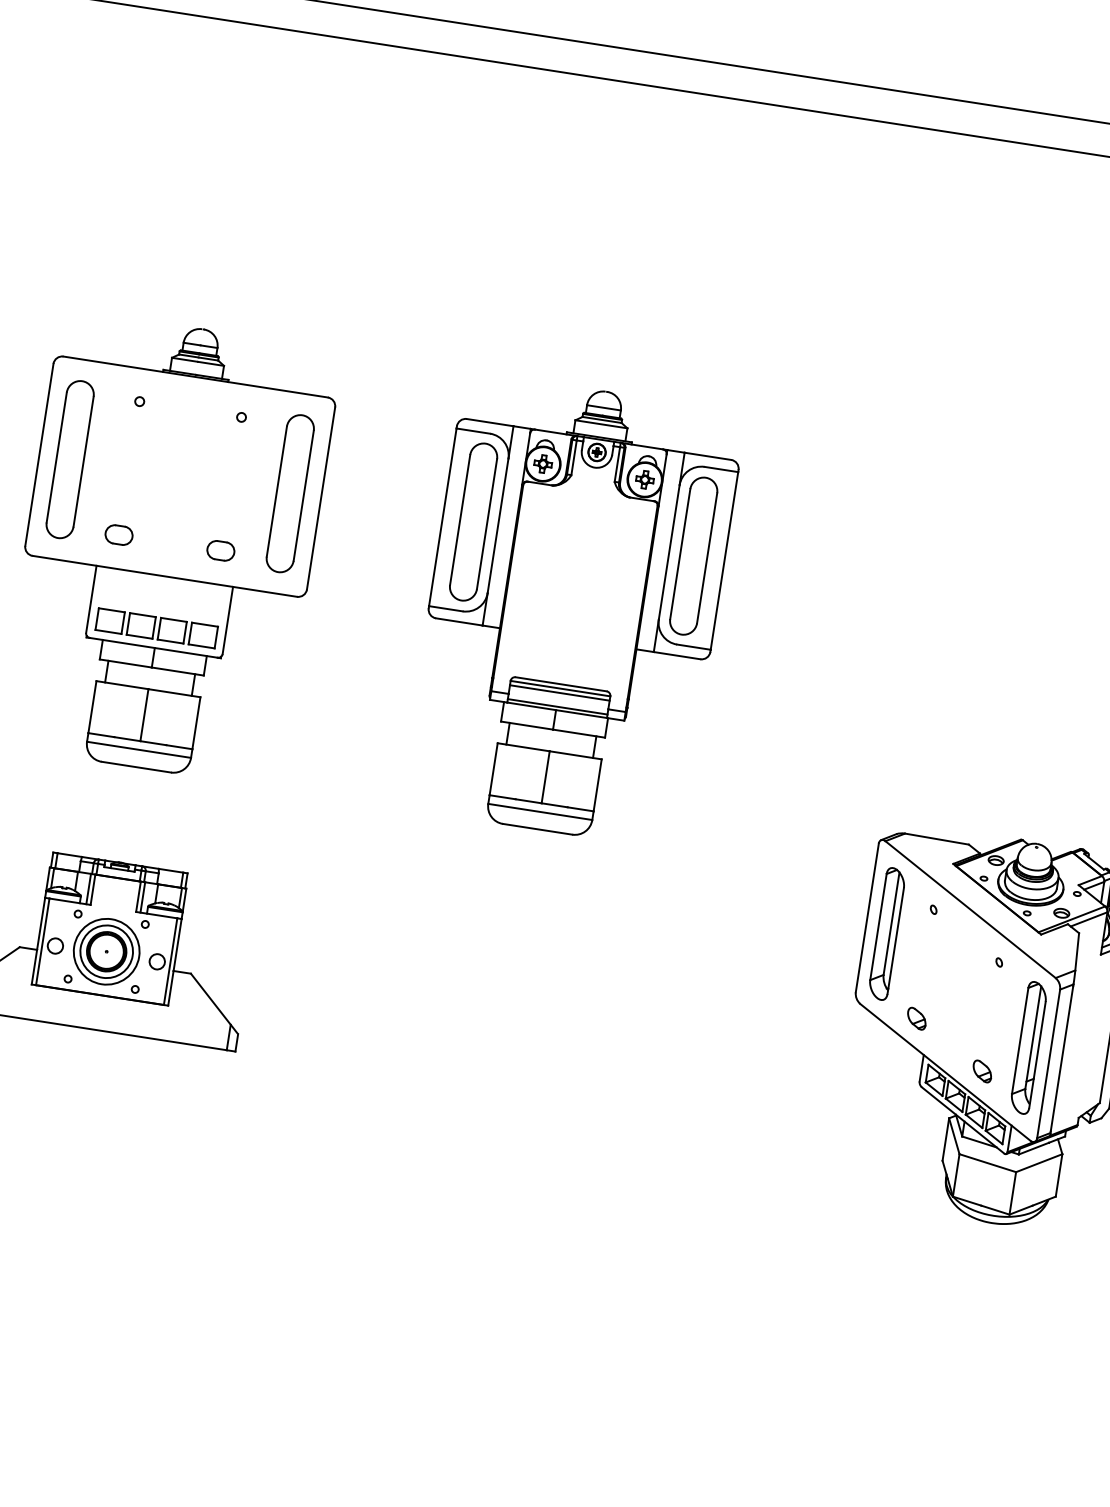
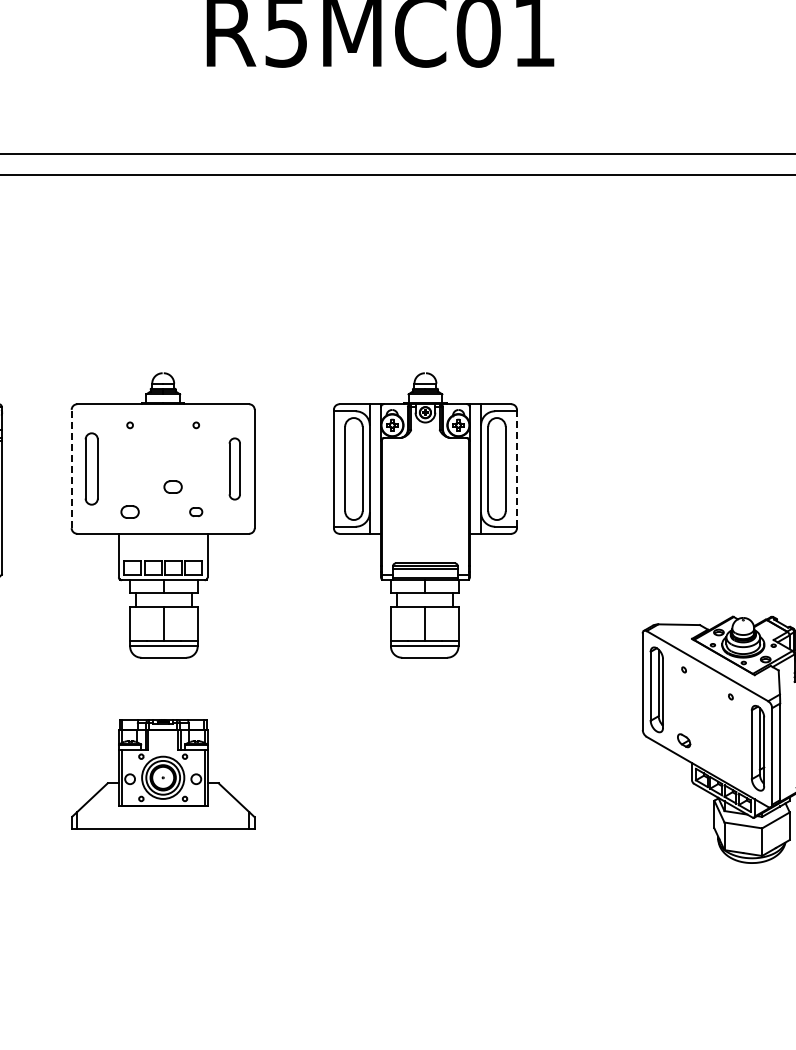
line: (39, 454) -> (71, 468), solid -> dashed
part: (70, 458) -> (91, 468), size x0.7
part: (290, 492) -> (234, 468), size x0.6
part: (190, 505) -> (172, 486), added
part: (219, 549) -> (195, 511), size x0.7
line: (723, 561) -> (516, 469), solid -> dashed
part: (981, 1070) -> (730, 767), removed

